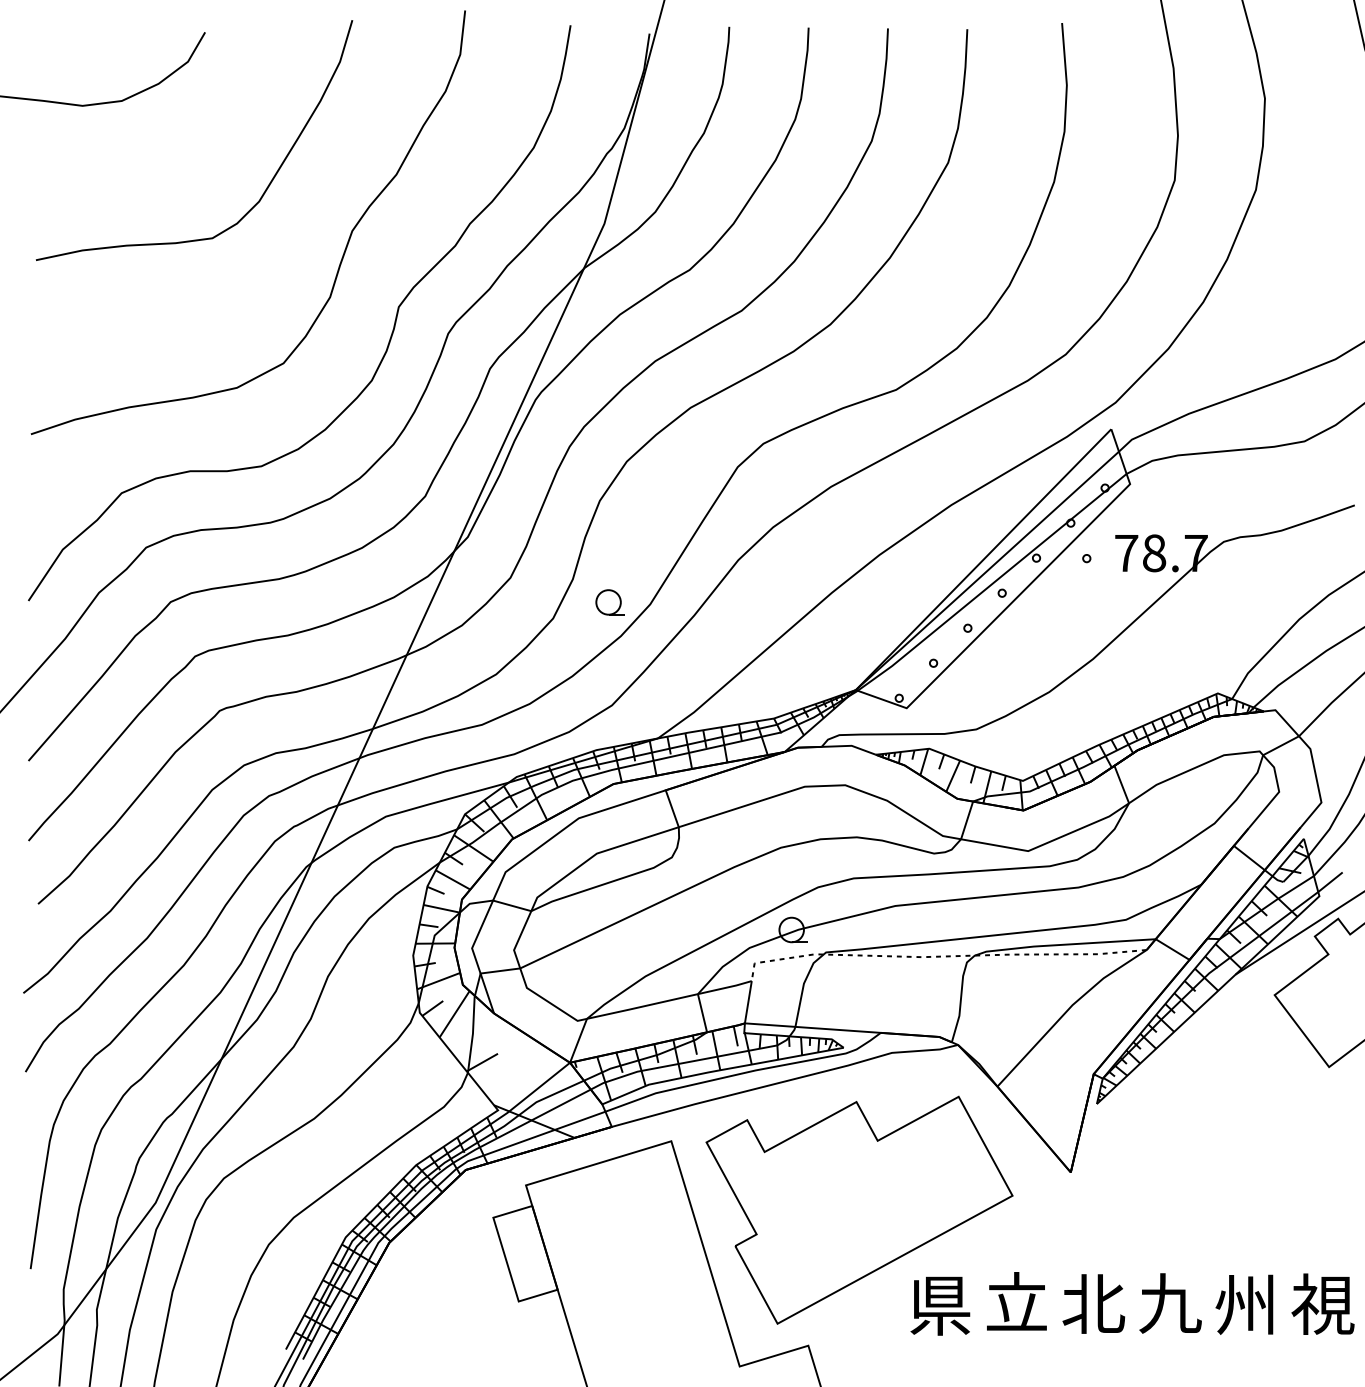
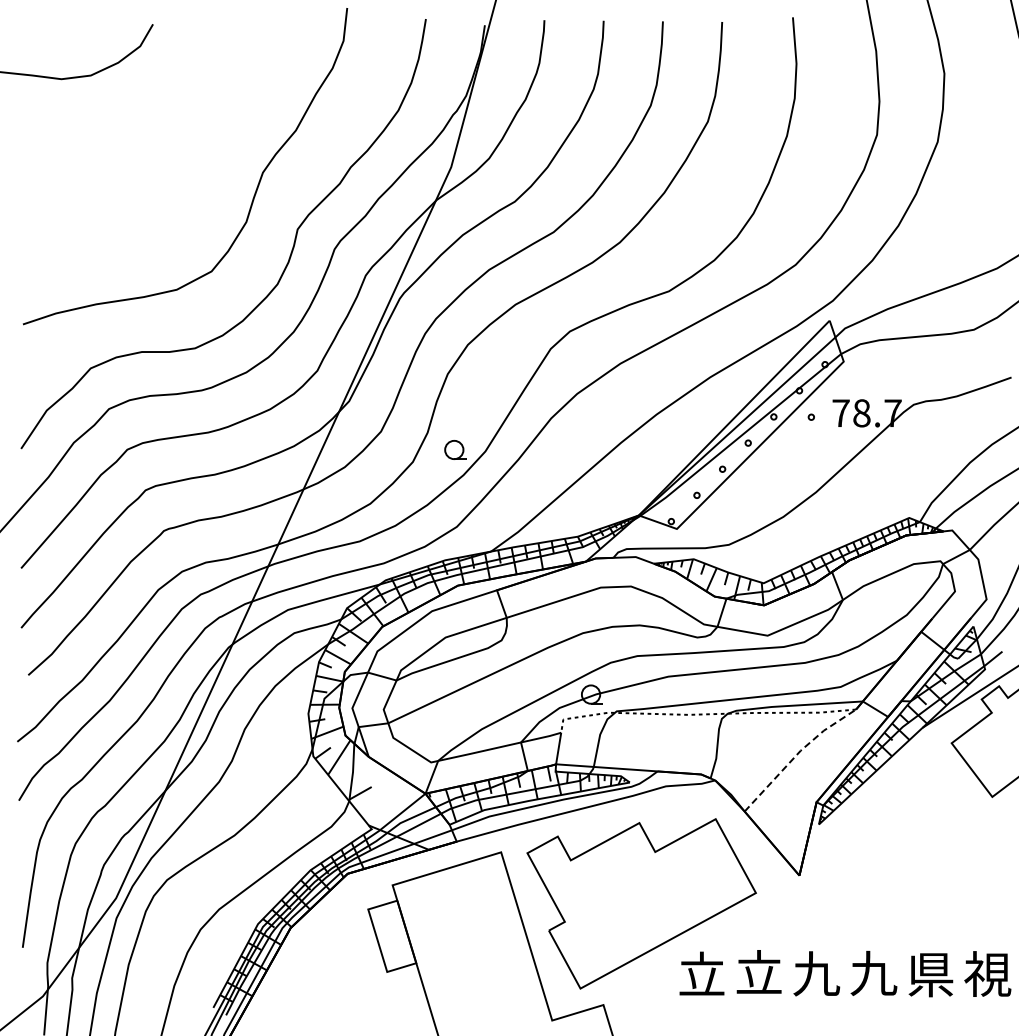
curve: (267, 185) -> (199, 138), removed
line: (1068, 1010) -> (797, 754), solid -> dashed
text: (1093, 1303) -> (816, 973), 北 -> 九
text: (939, 1304) -> (701, 974), 県 -> 立
text: (1246, 1304) -> (930, 974), 州 -> 県

